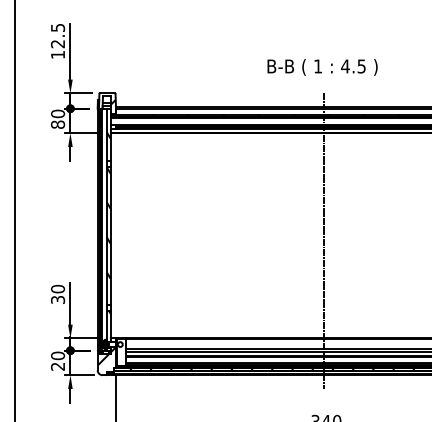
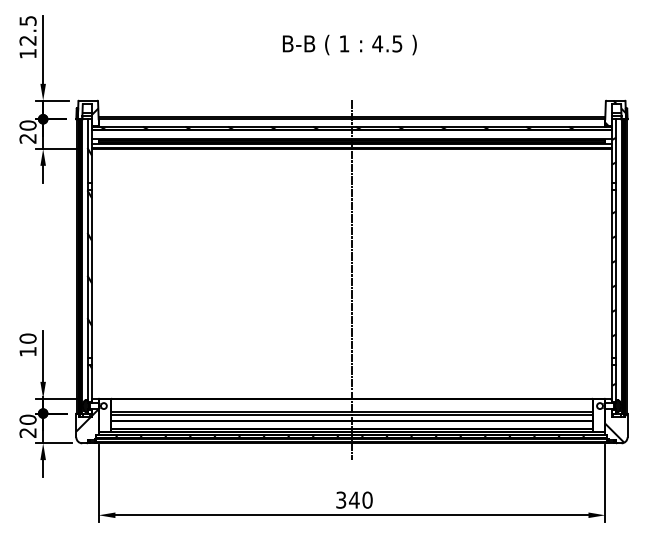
text: (322, 66) -> (349, 44), moved
text: (57, 124) -> (27, 138), 80 -> 20
text: (57, 299) -> (27, 351), 30 -> 10

